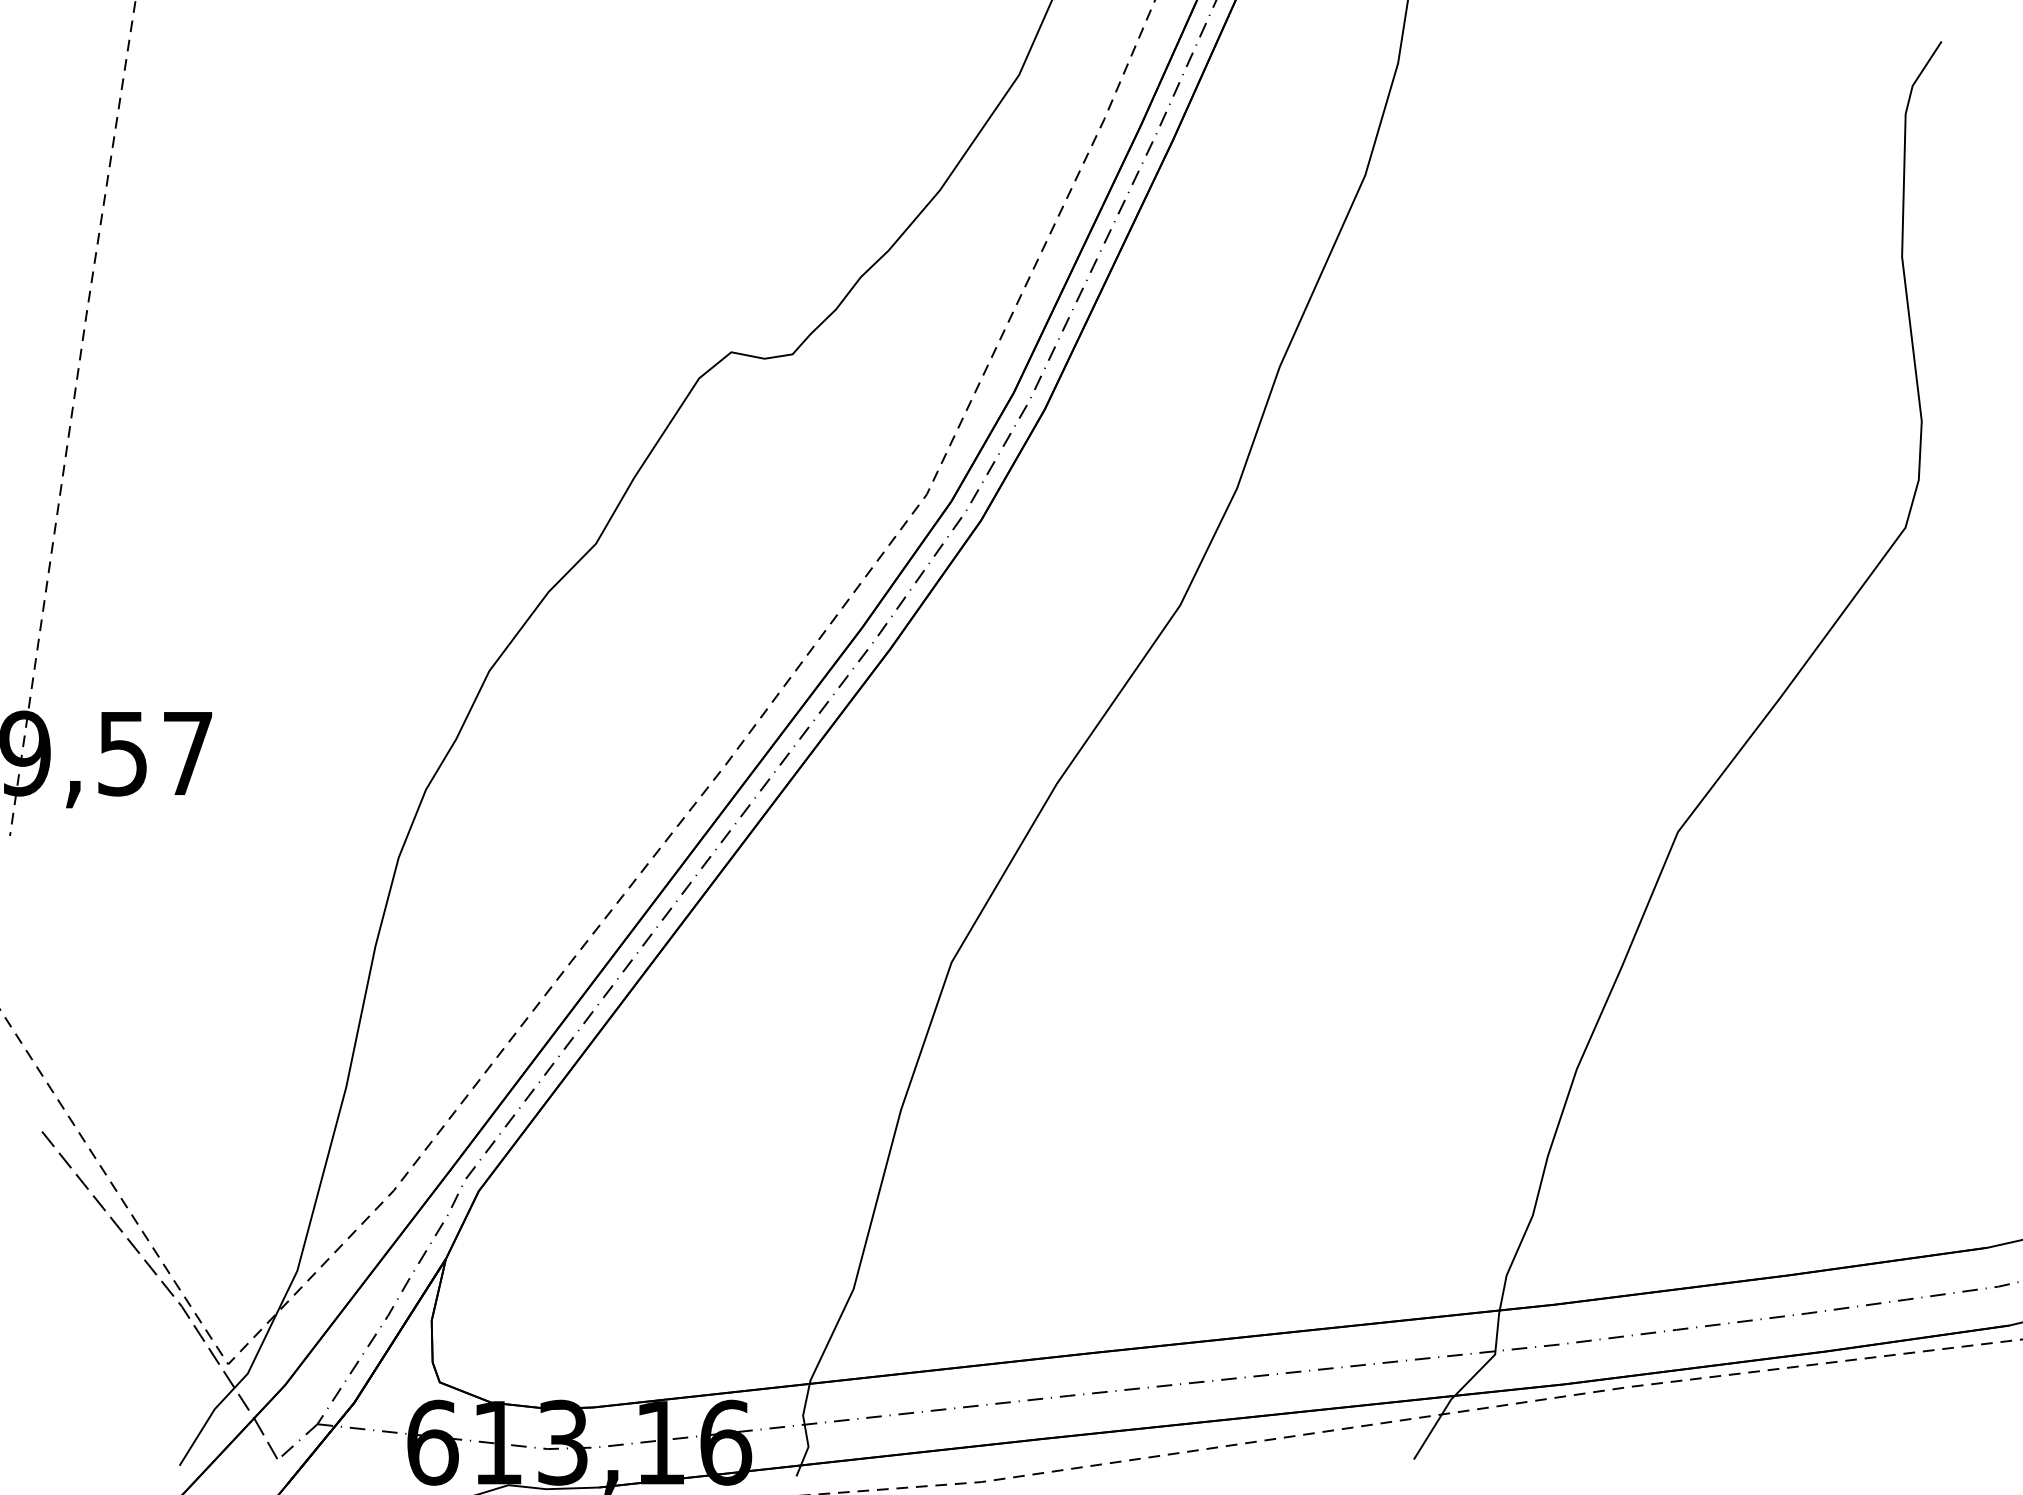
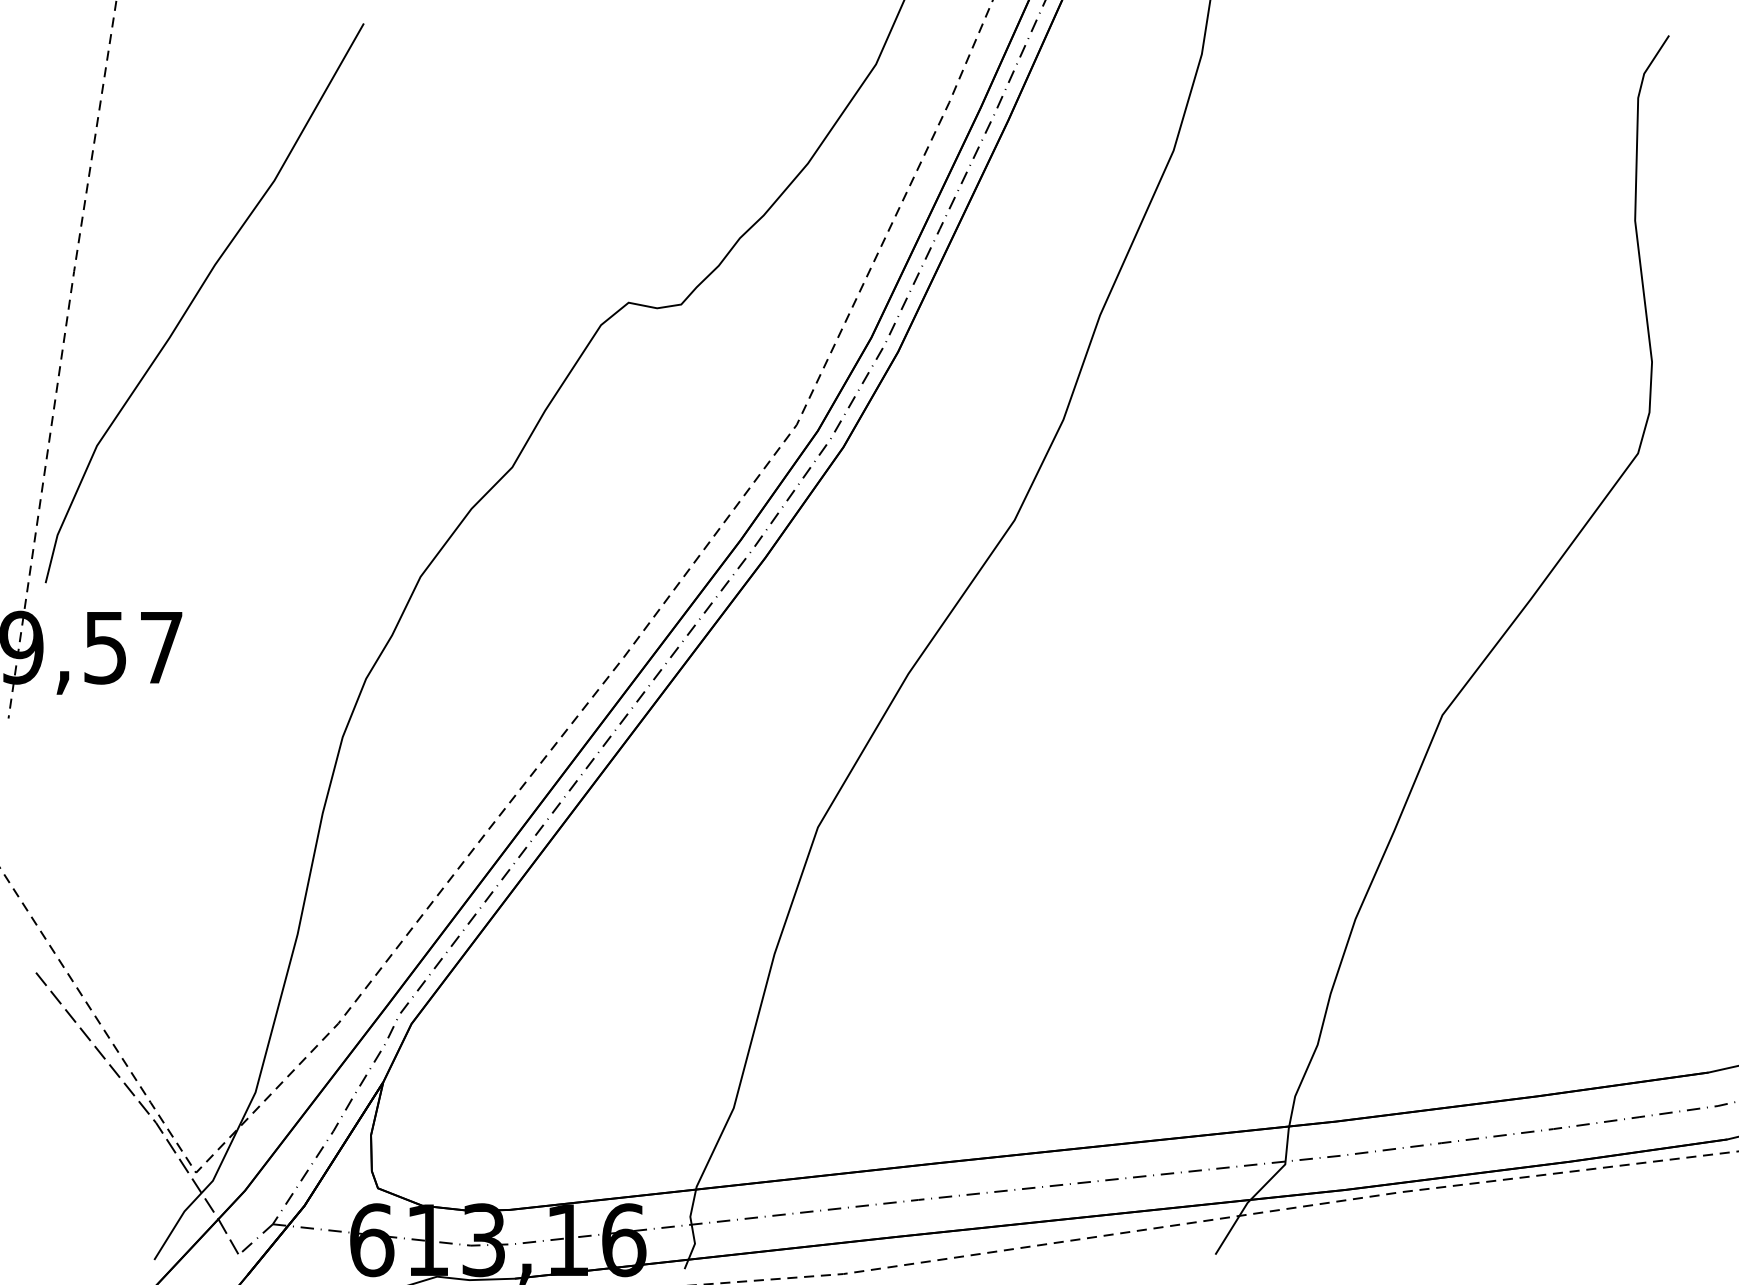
curve: (227, 347) -> (195, 298), added

